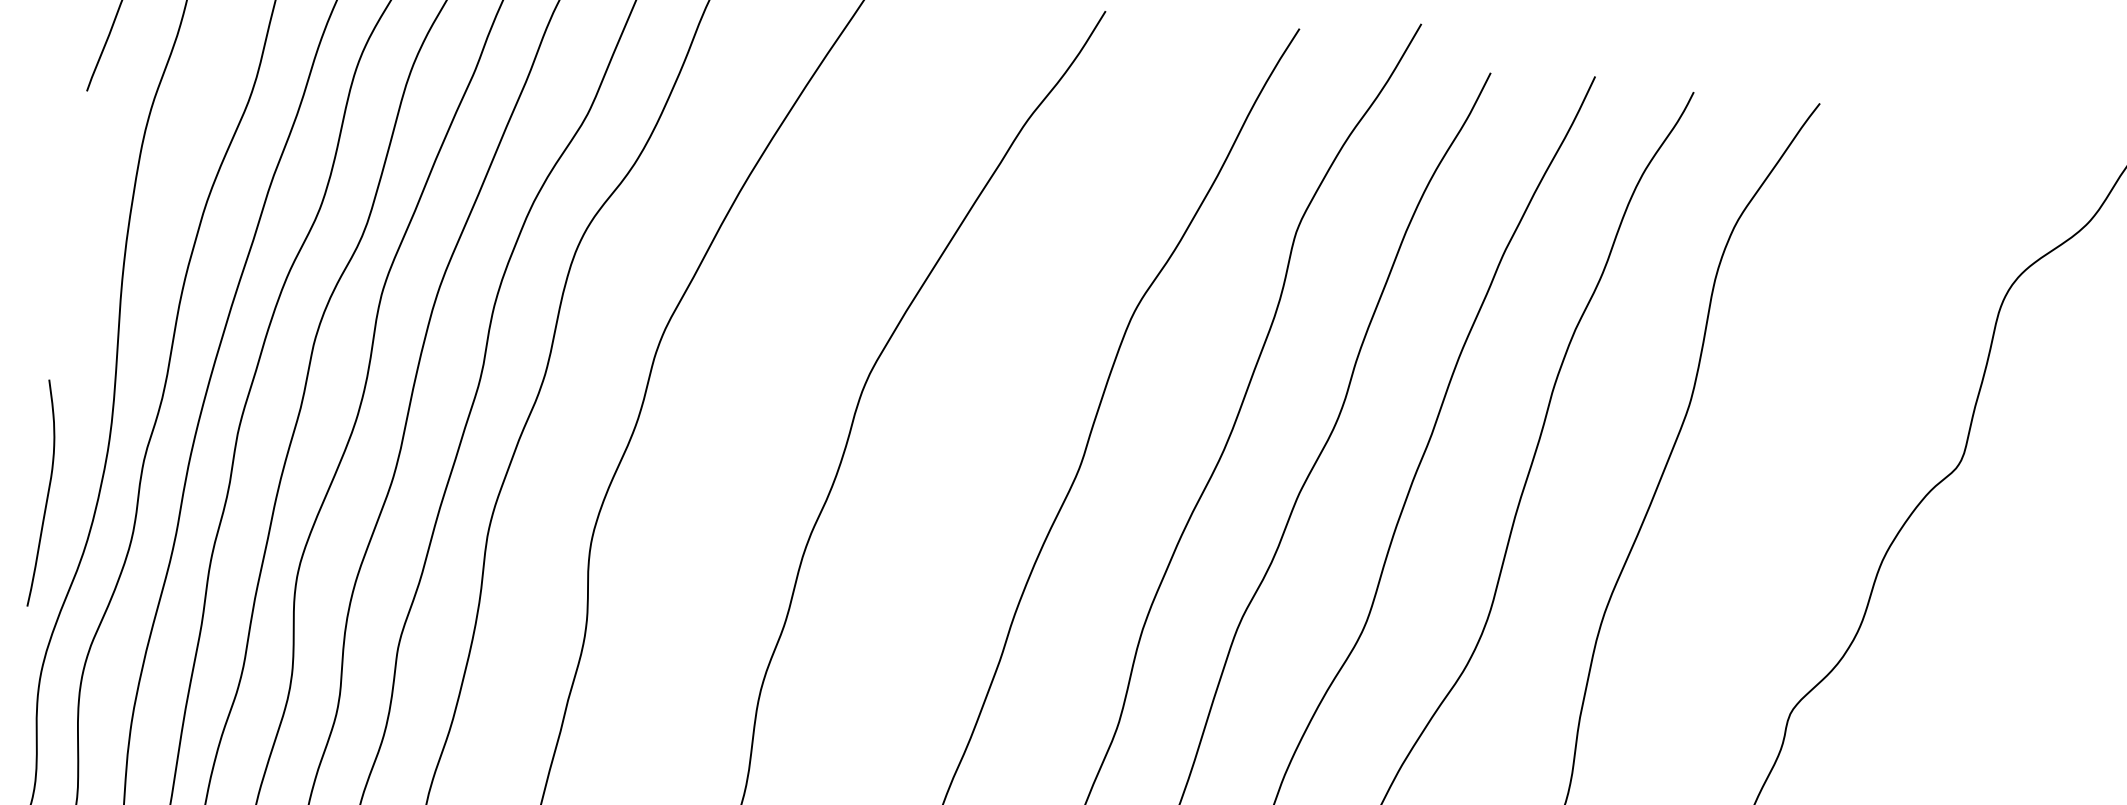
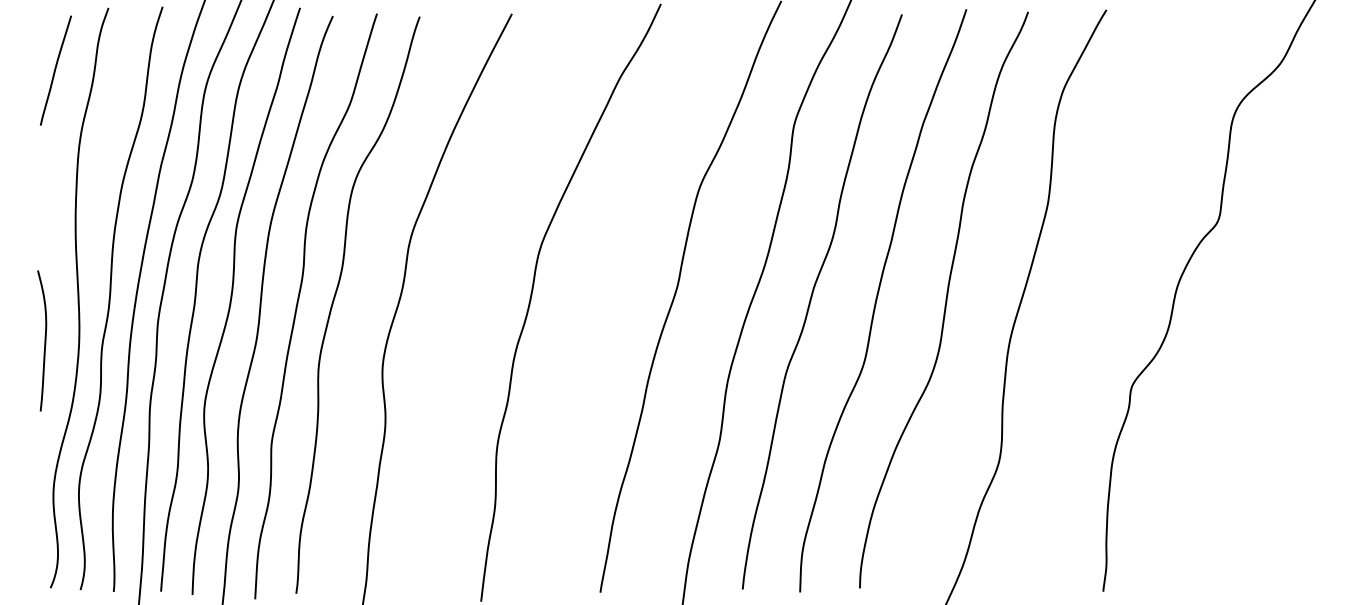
curve: (46, 493) -> (44, 340), moved

